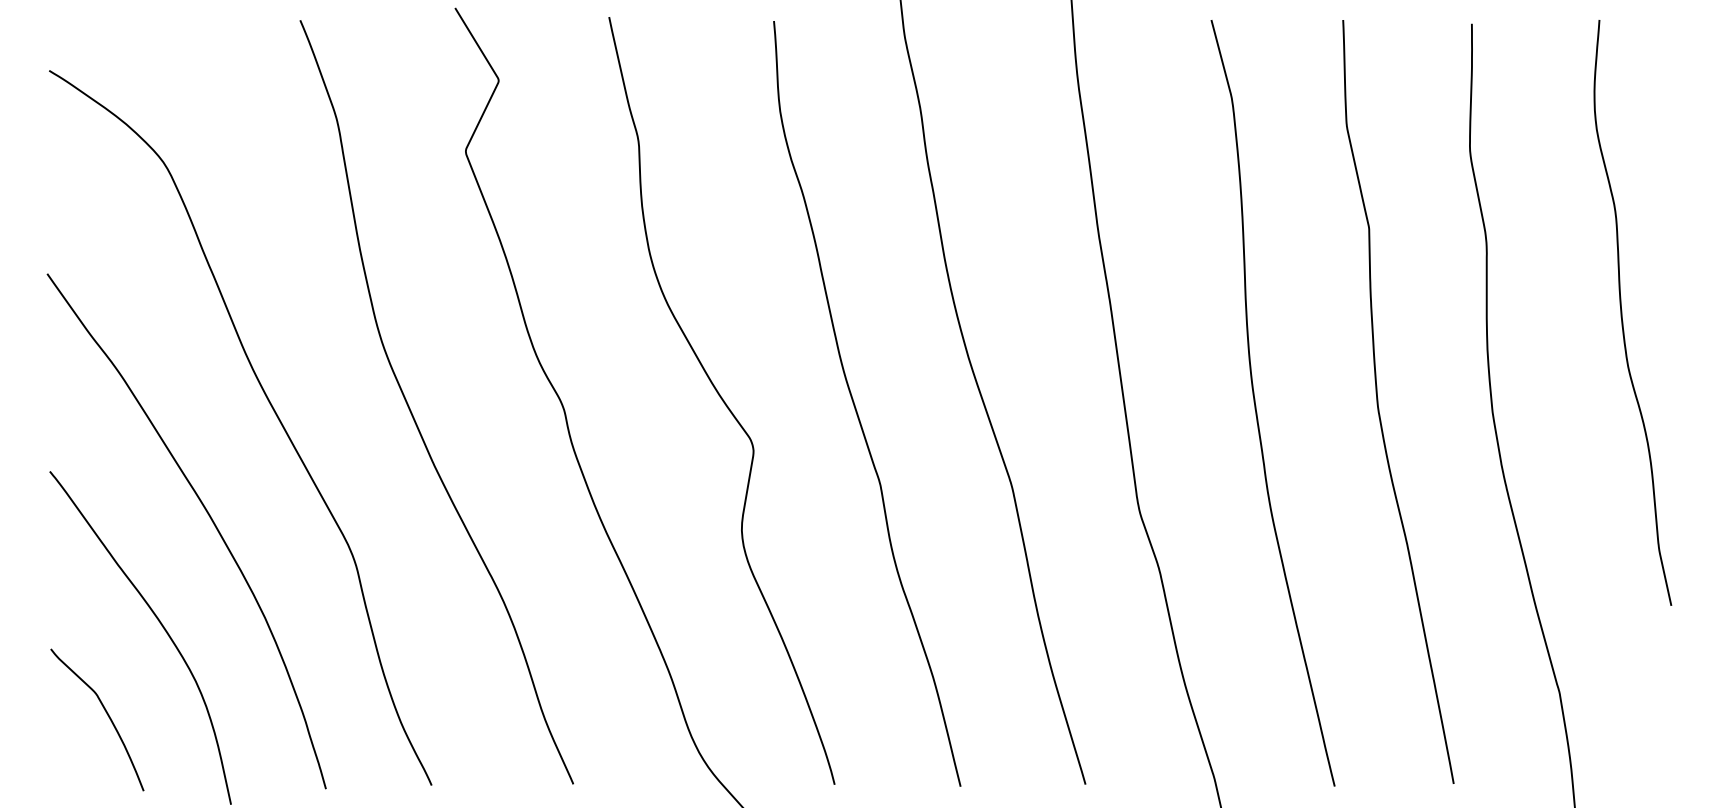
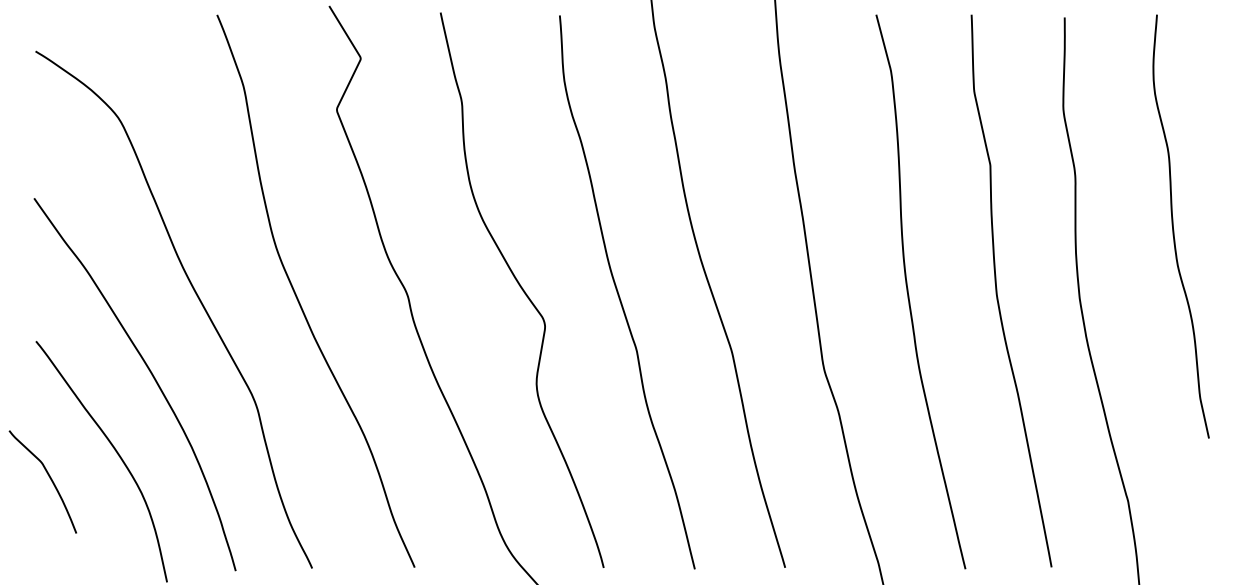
curve: (106, 714) -> (49, 478), moved

